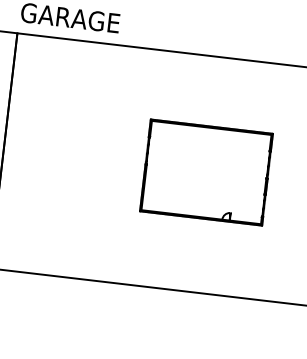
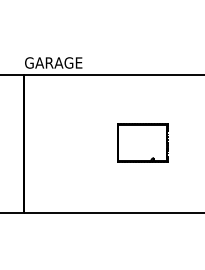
part: (206, 171) -> (142, 142), size x0.7

